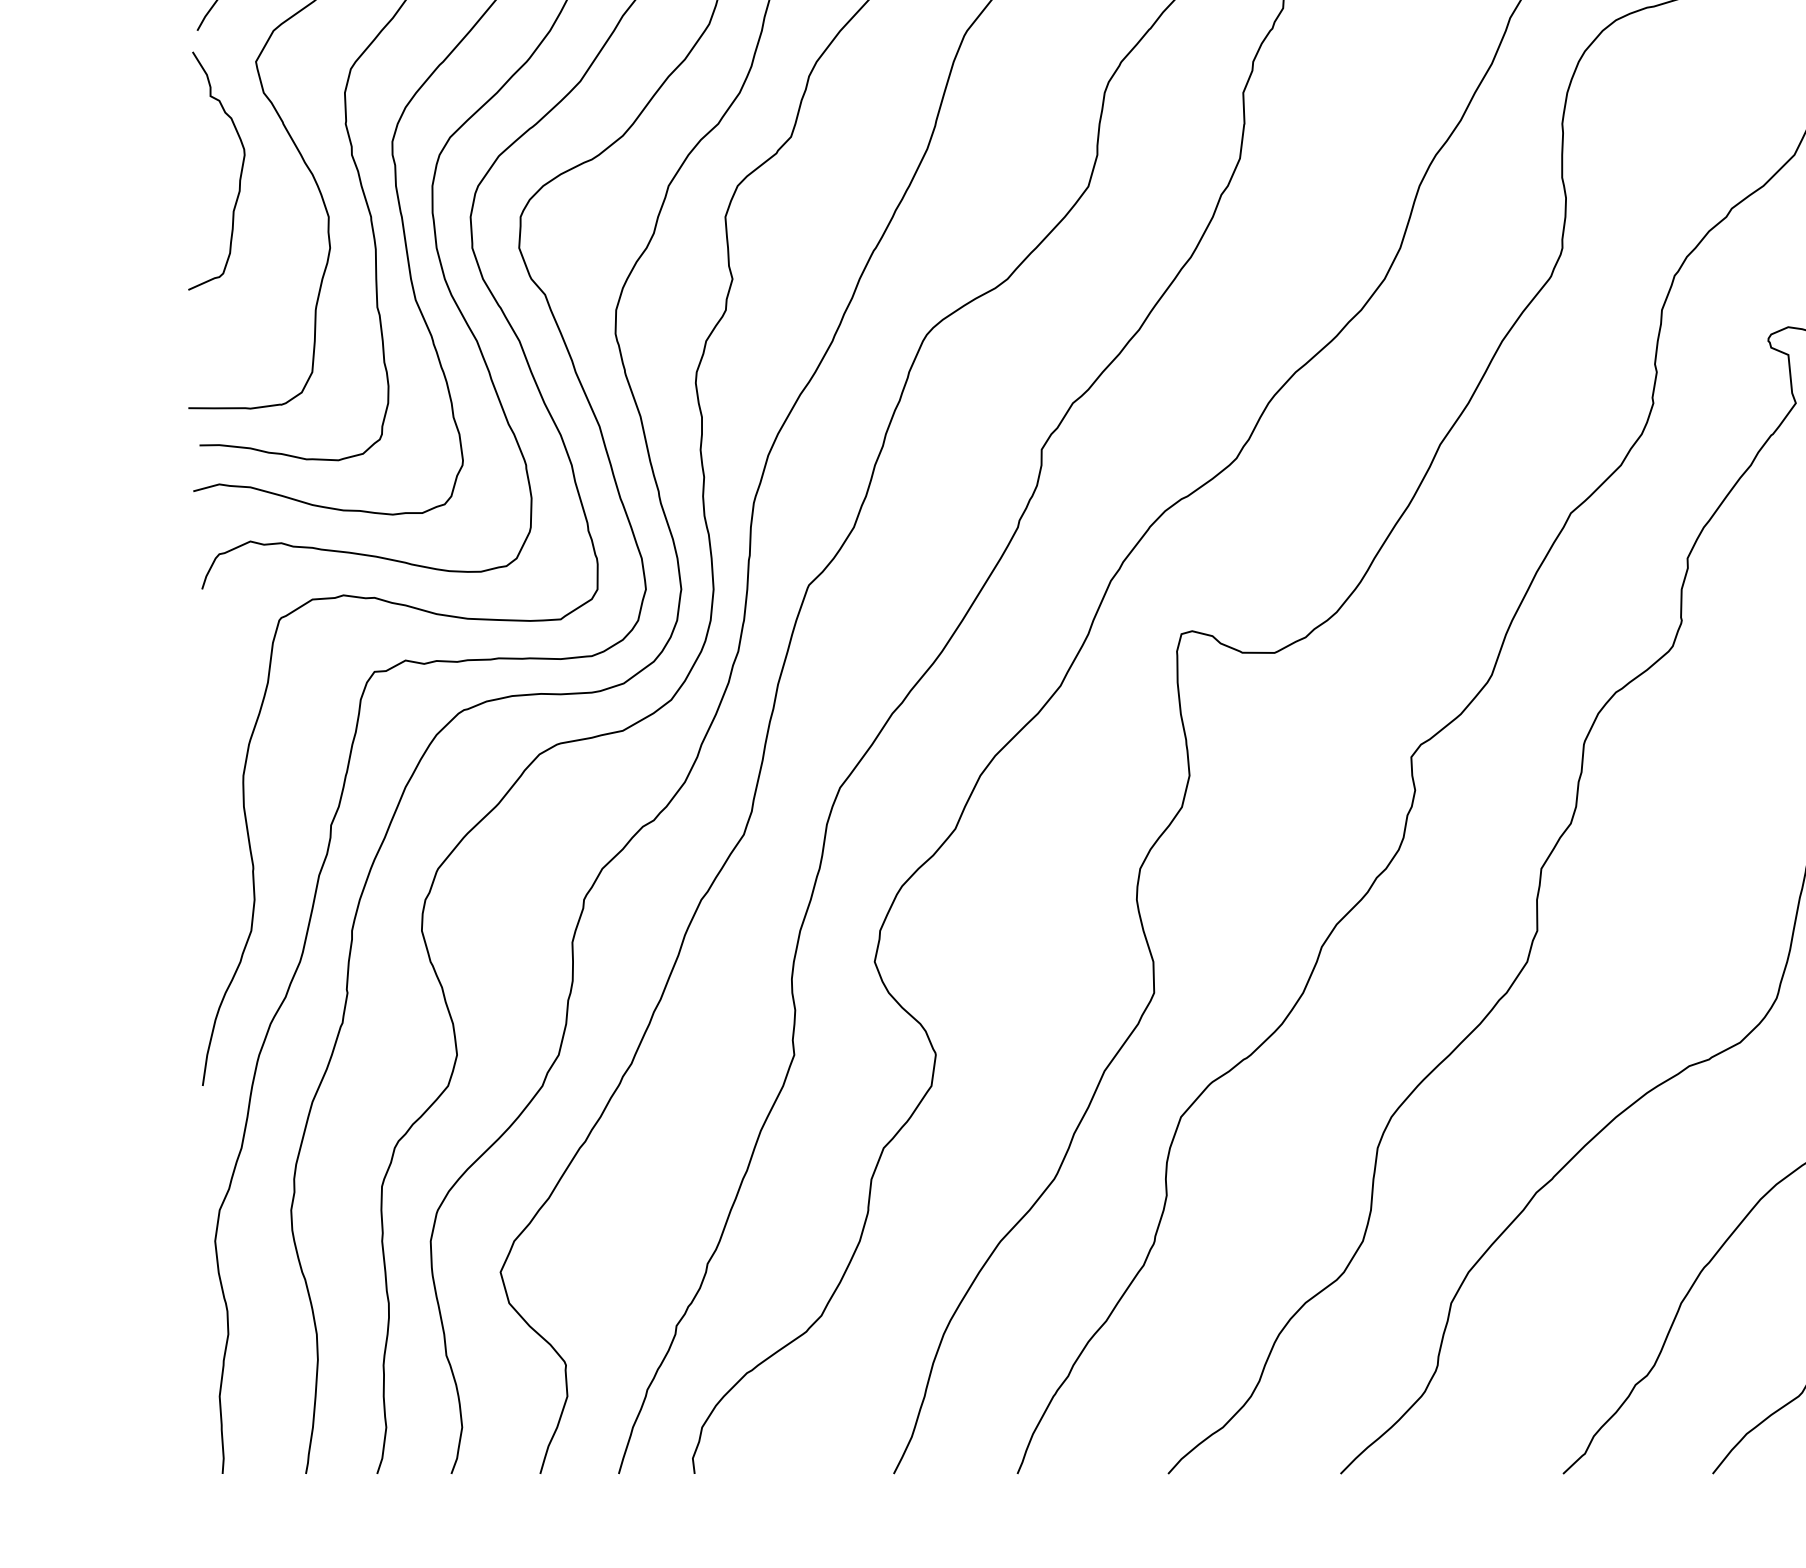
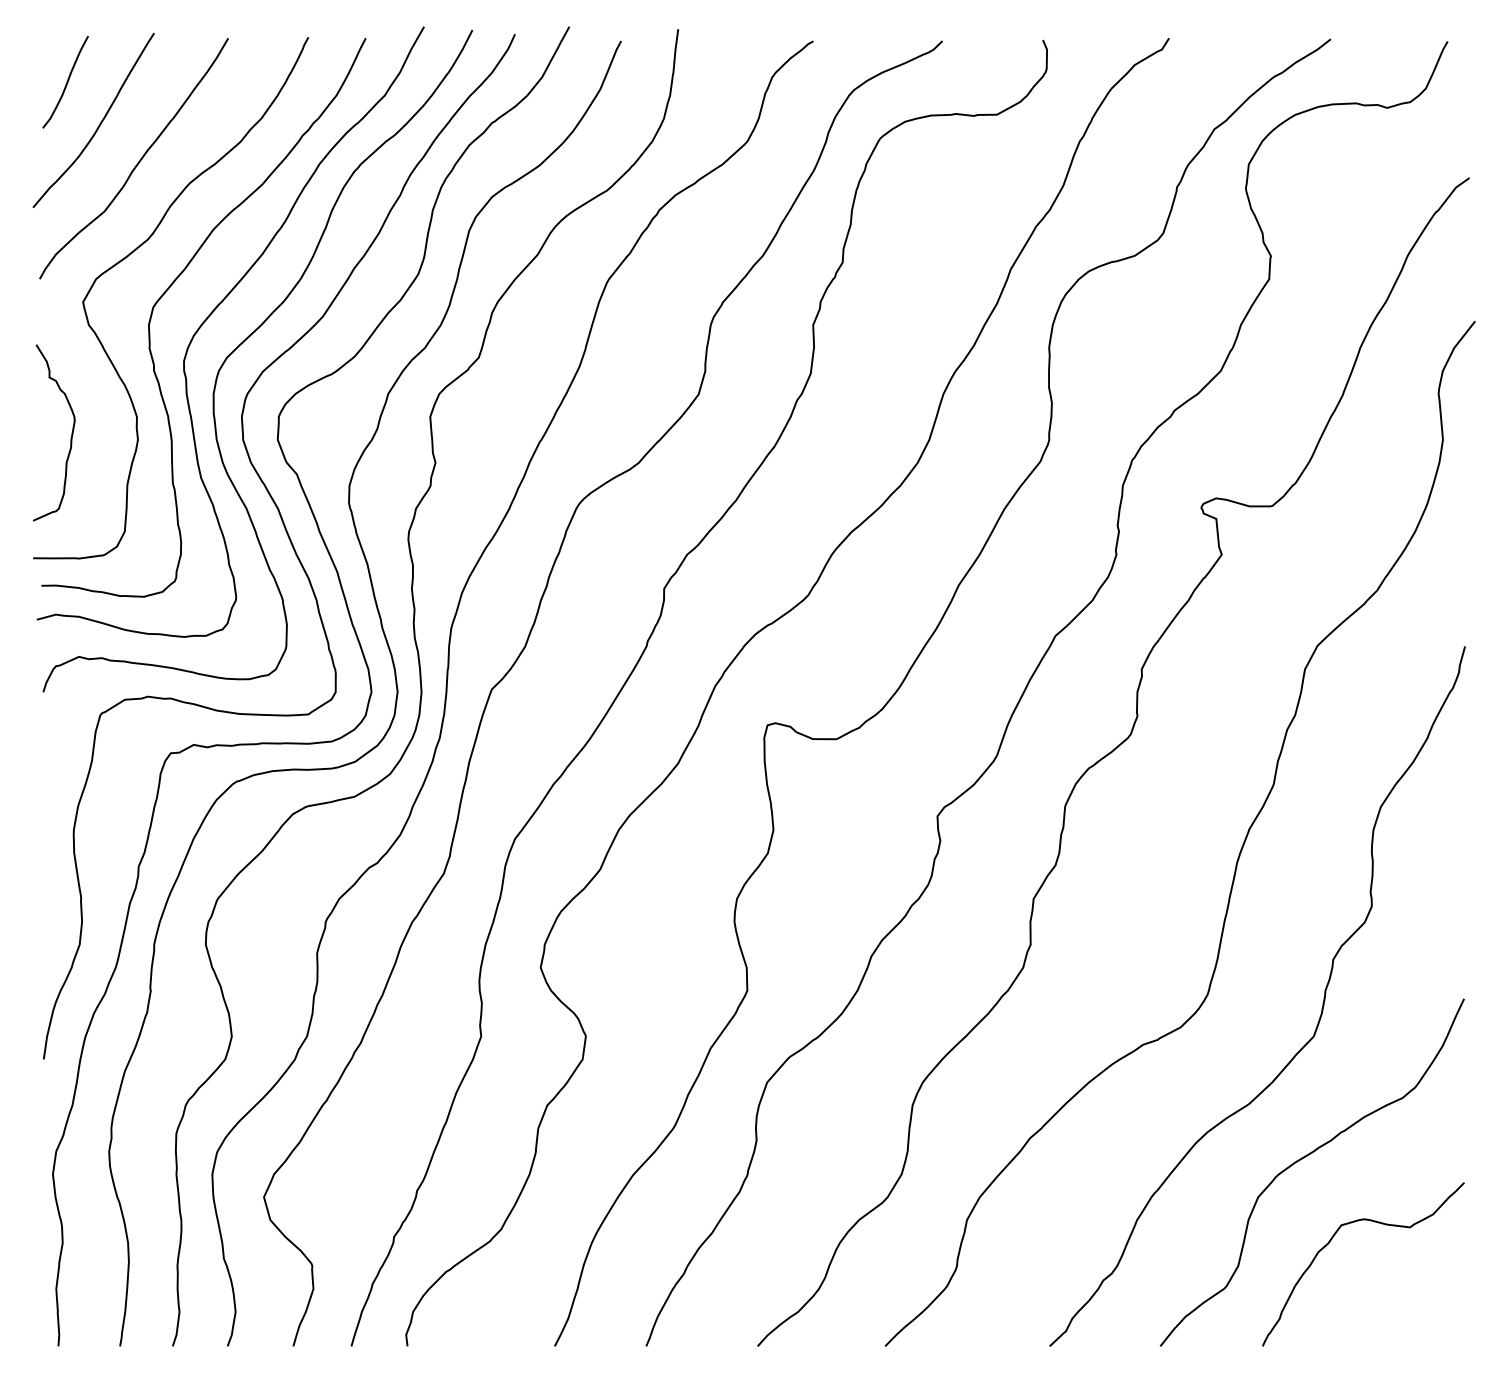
curve: (240, 170) -> (71, 432), moved

